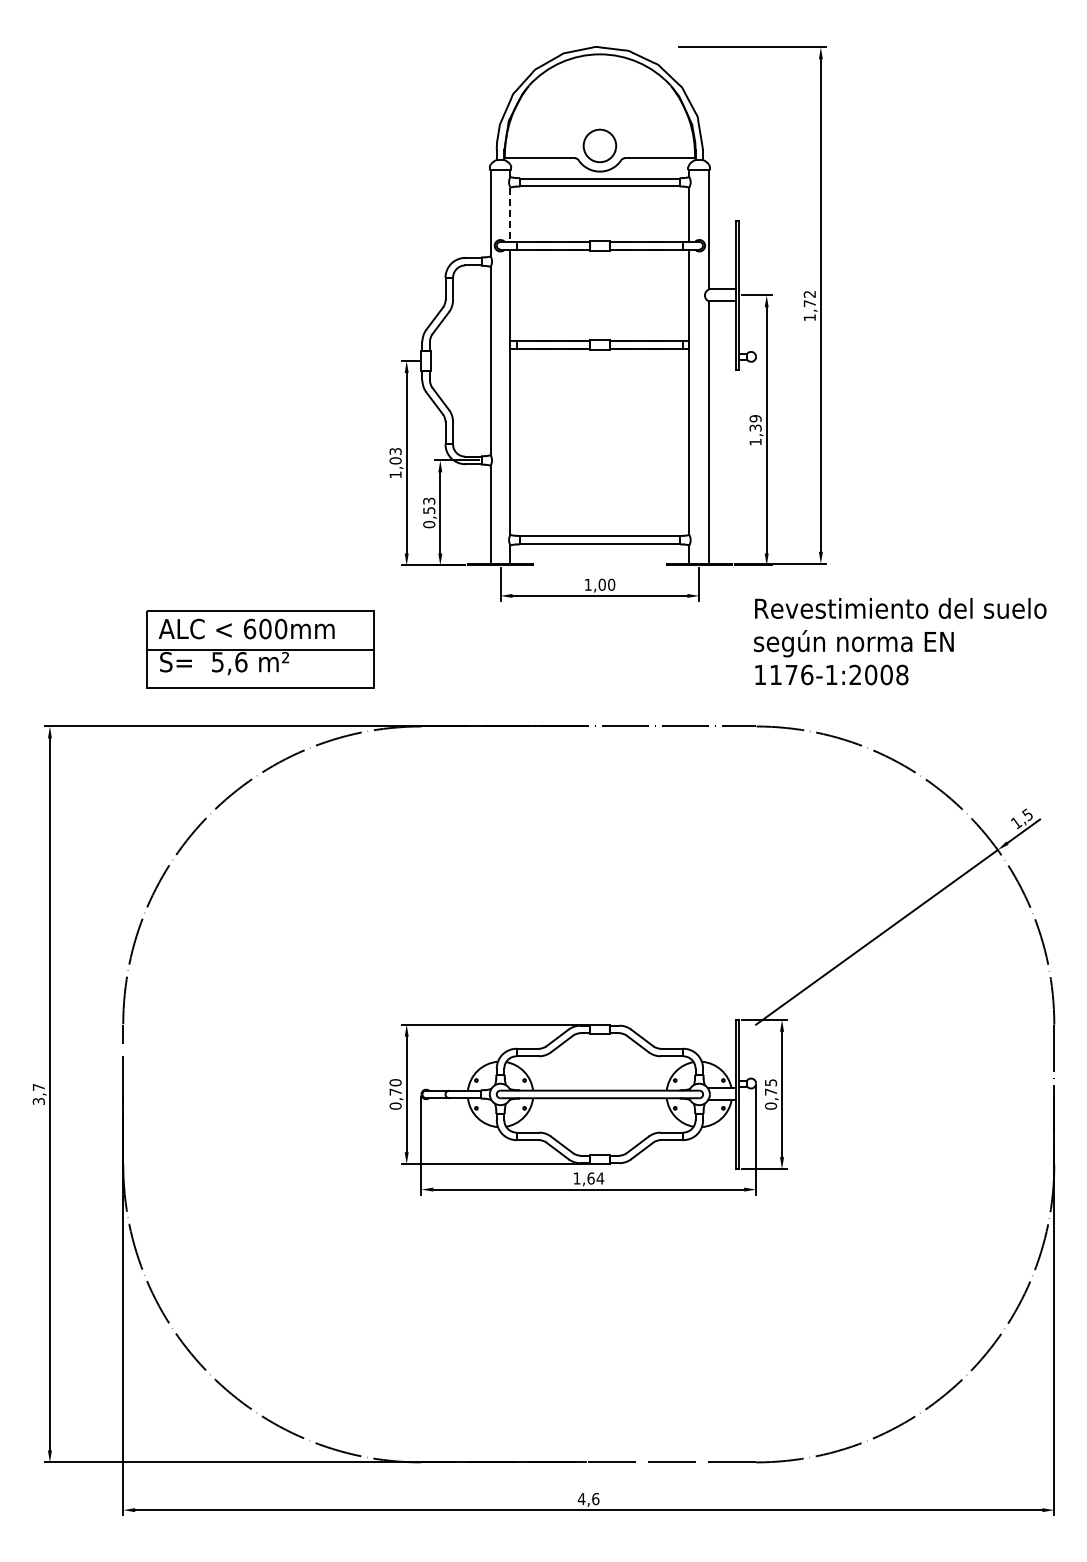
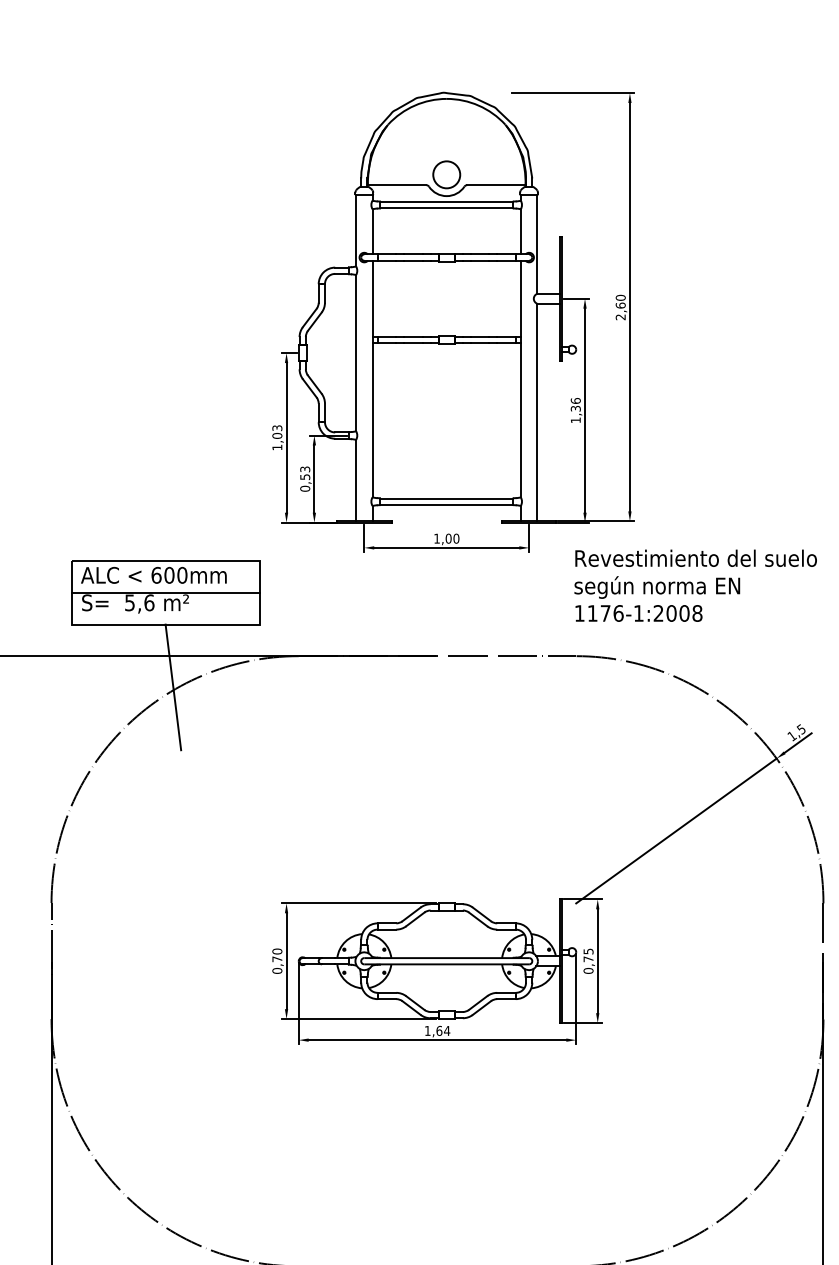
line: (510, 215) -> (372, 232), dashed -> solid
text: (809, 305) -> (620, 307), 1,72 -> 2,60
text: (755, 418) -> (575, 400), 1,39 -> 1,36
line: (269, 763) -> (172, 686), added

